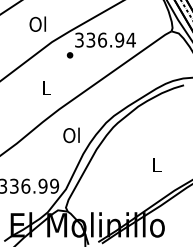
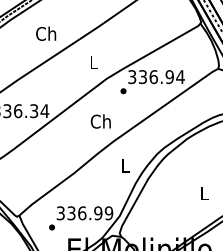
text: (37, 24) -> (93, 62), Ol -> L
text: (45, 87) -> (100, 121), L -> Ch
text: (71, 134) -> (124, 165), Ol -> L

